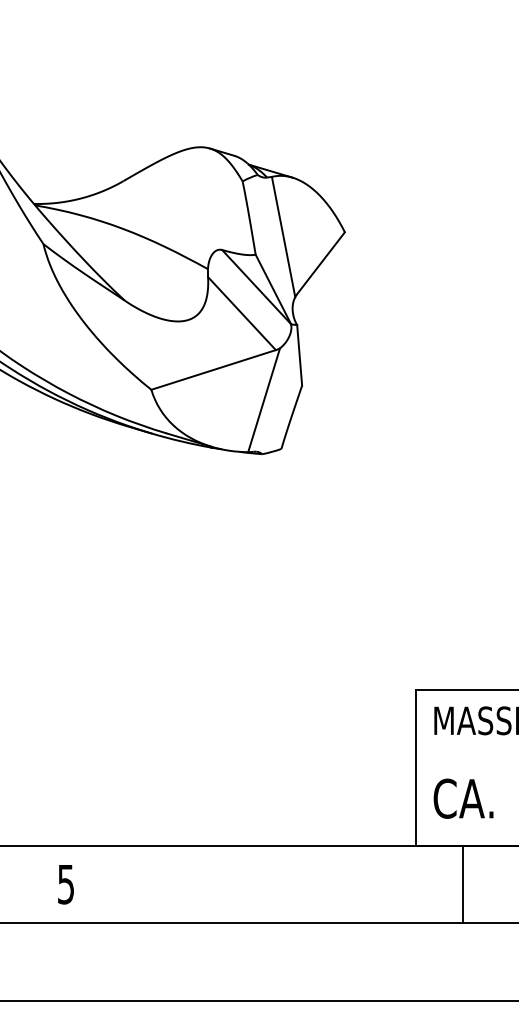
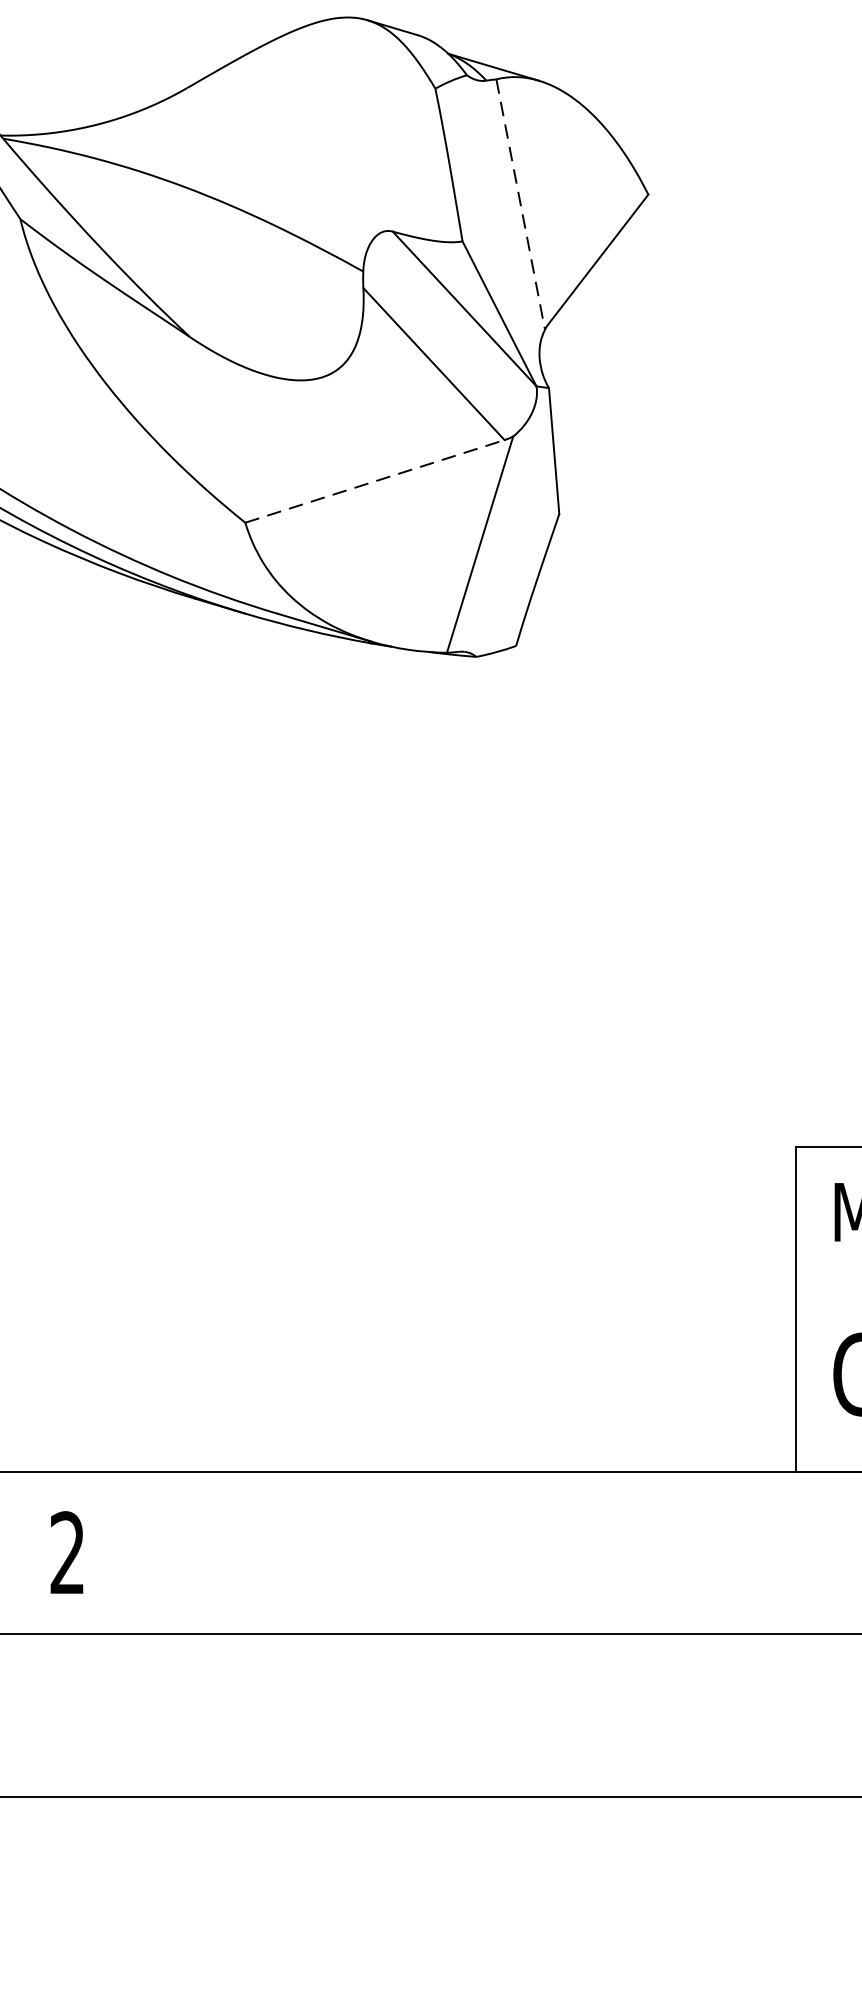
line: (283, 237) -> (520, 205), solid -> dashed
line: (214, 369) -> (376, 480), solid -> dashed
text: (65, 884) -> (66, 1553), 5 -> 2

